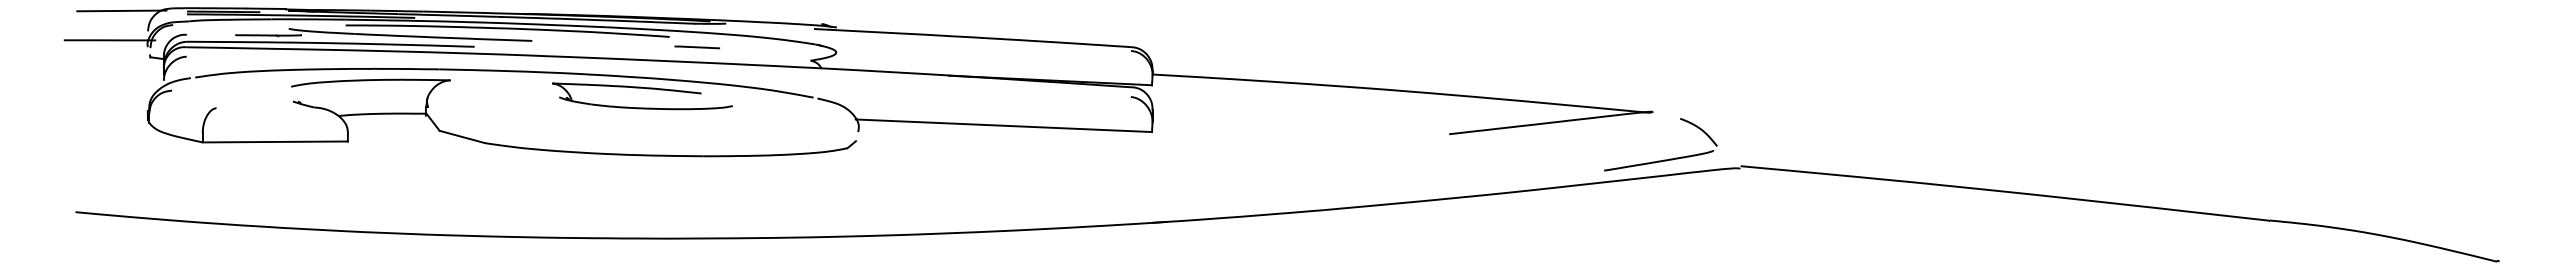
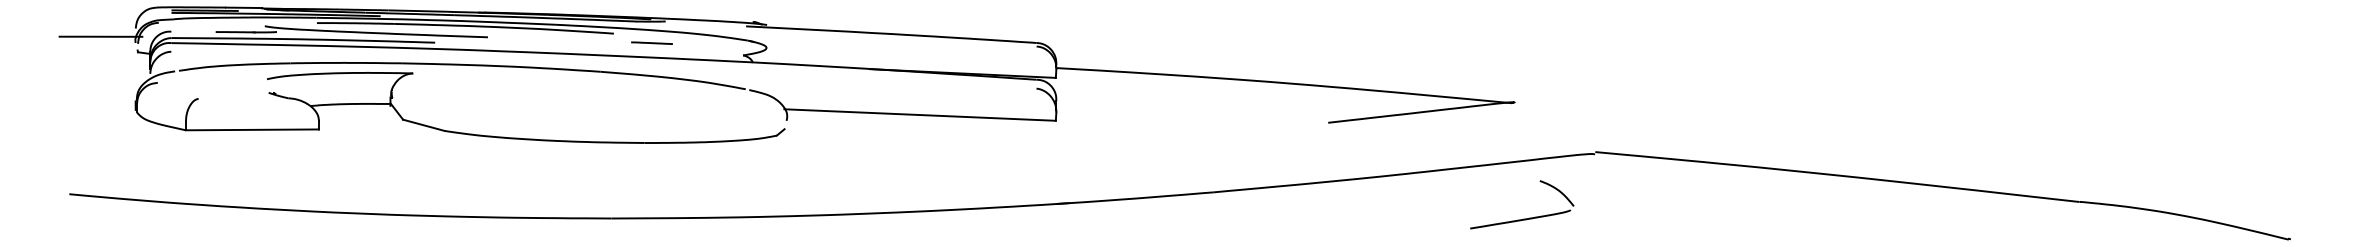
line: (121, 10) -> (111, 9), removed
line: (696, 47) -> (651, 43), moved
part: (642, 88) -> (588, 80), removed
part: (1663, 159) -> (1524, 218), moved

